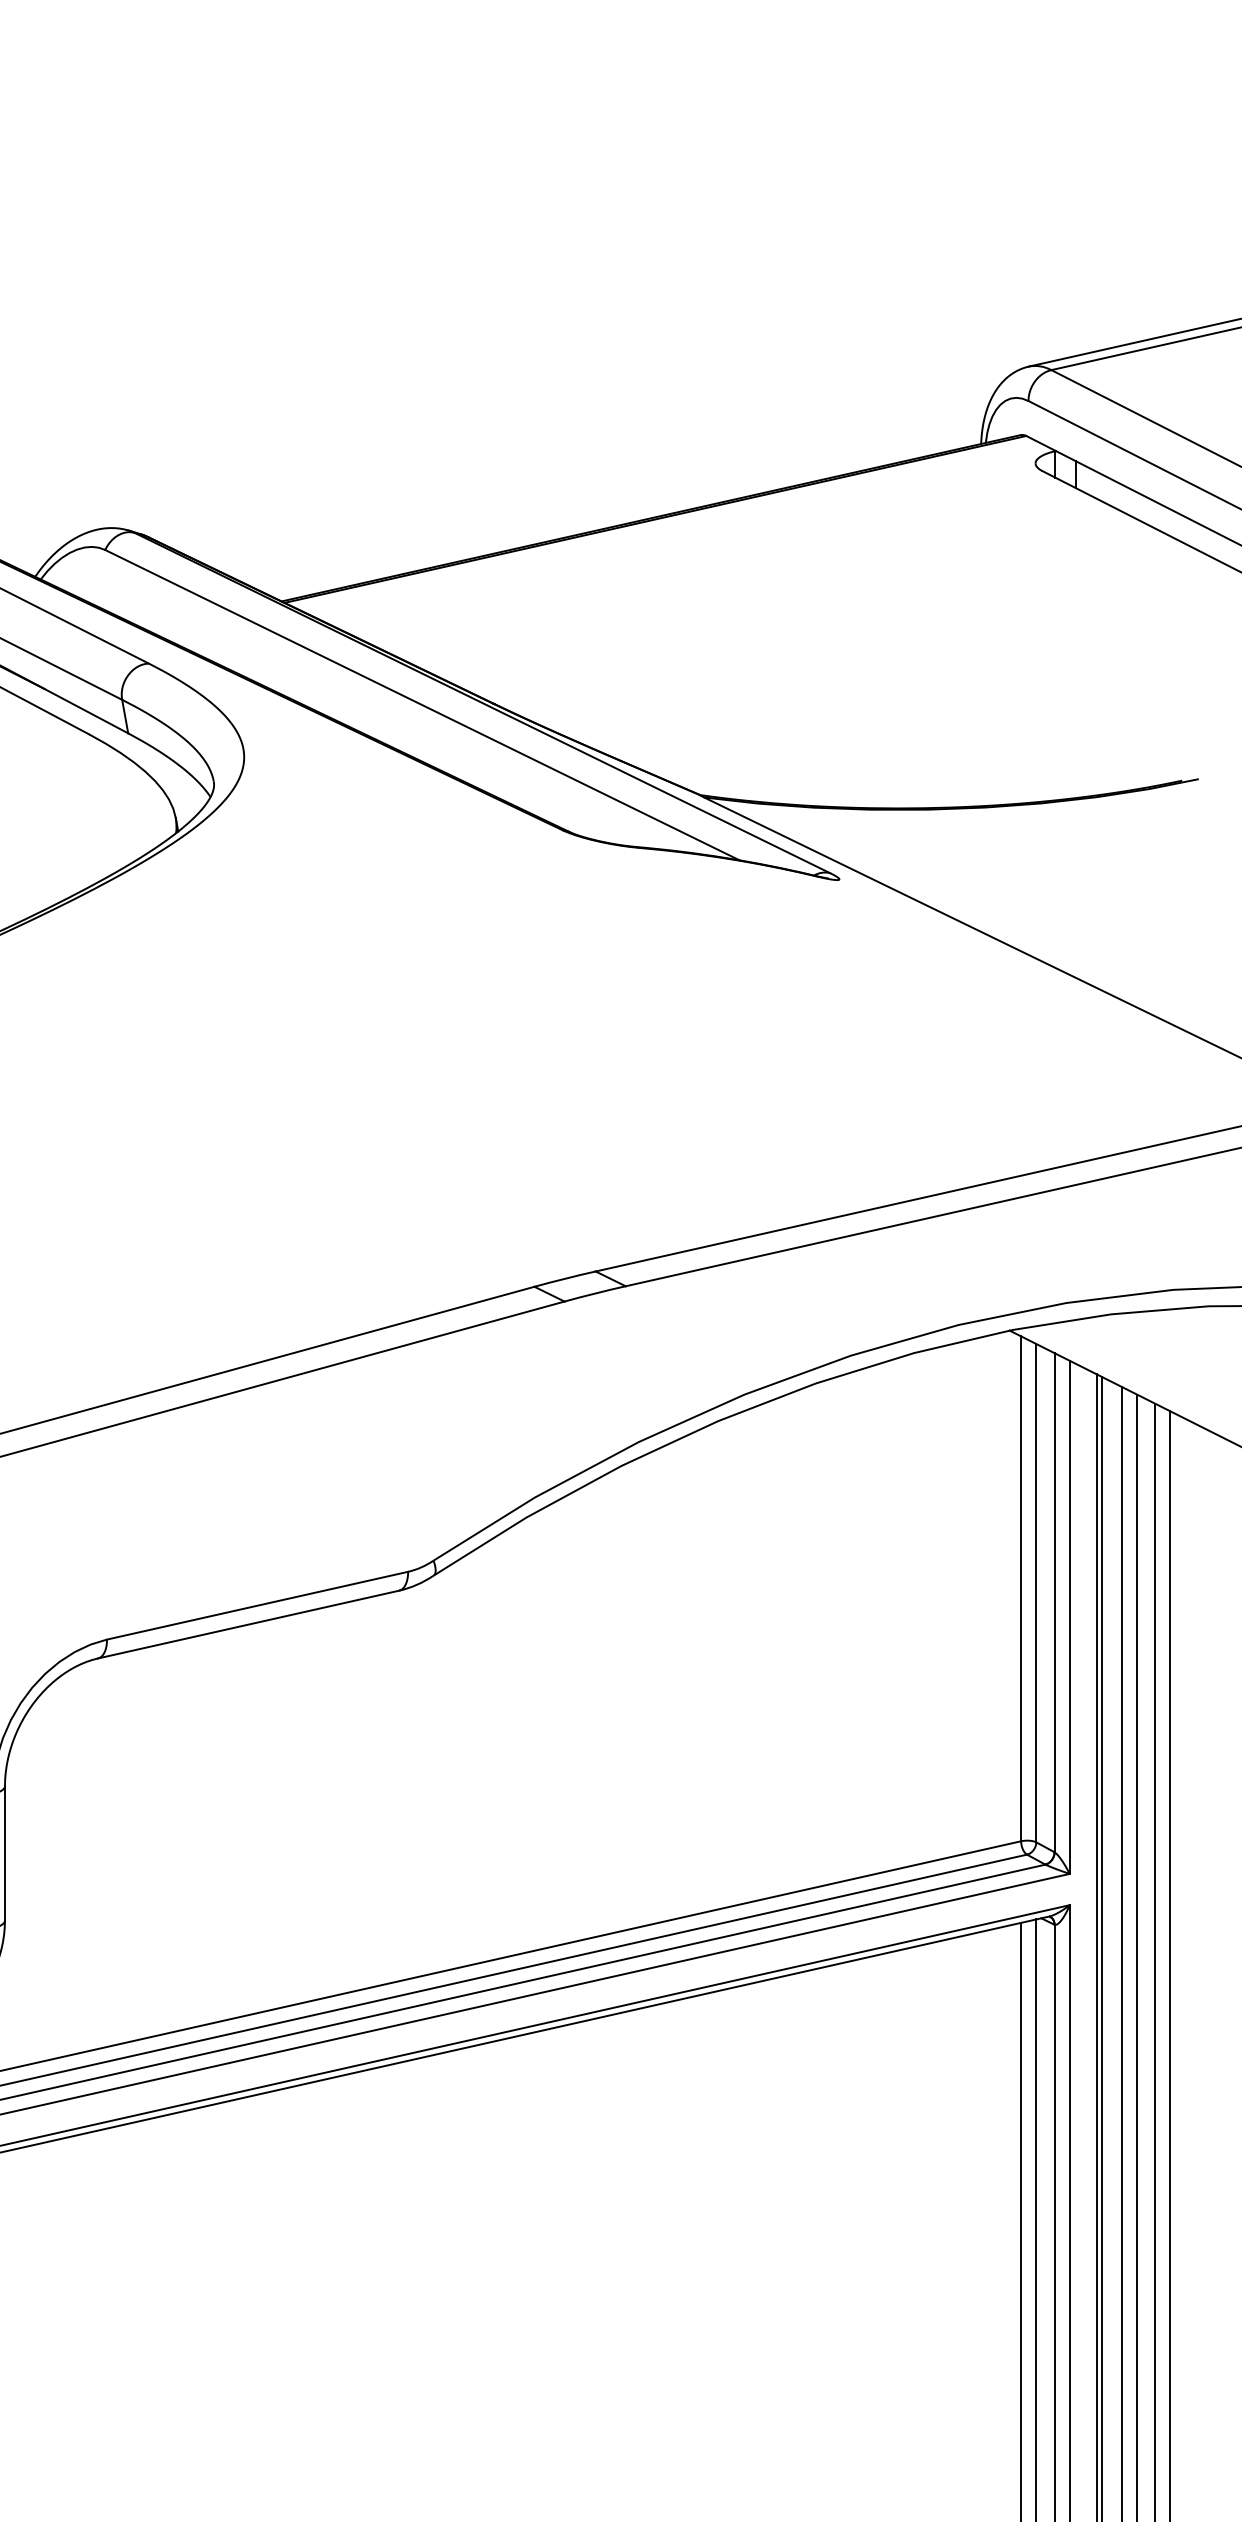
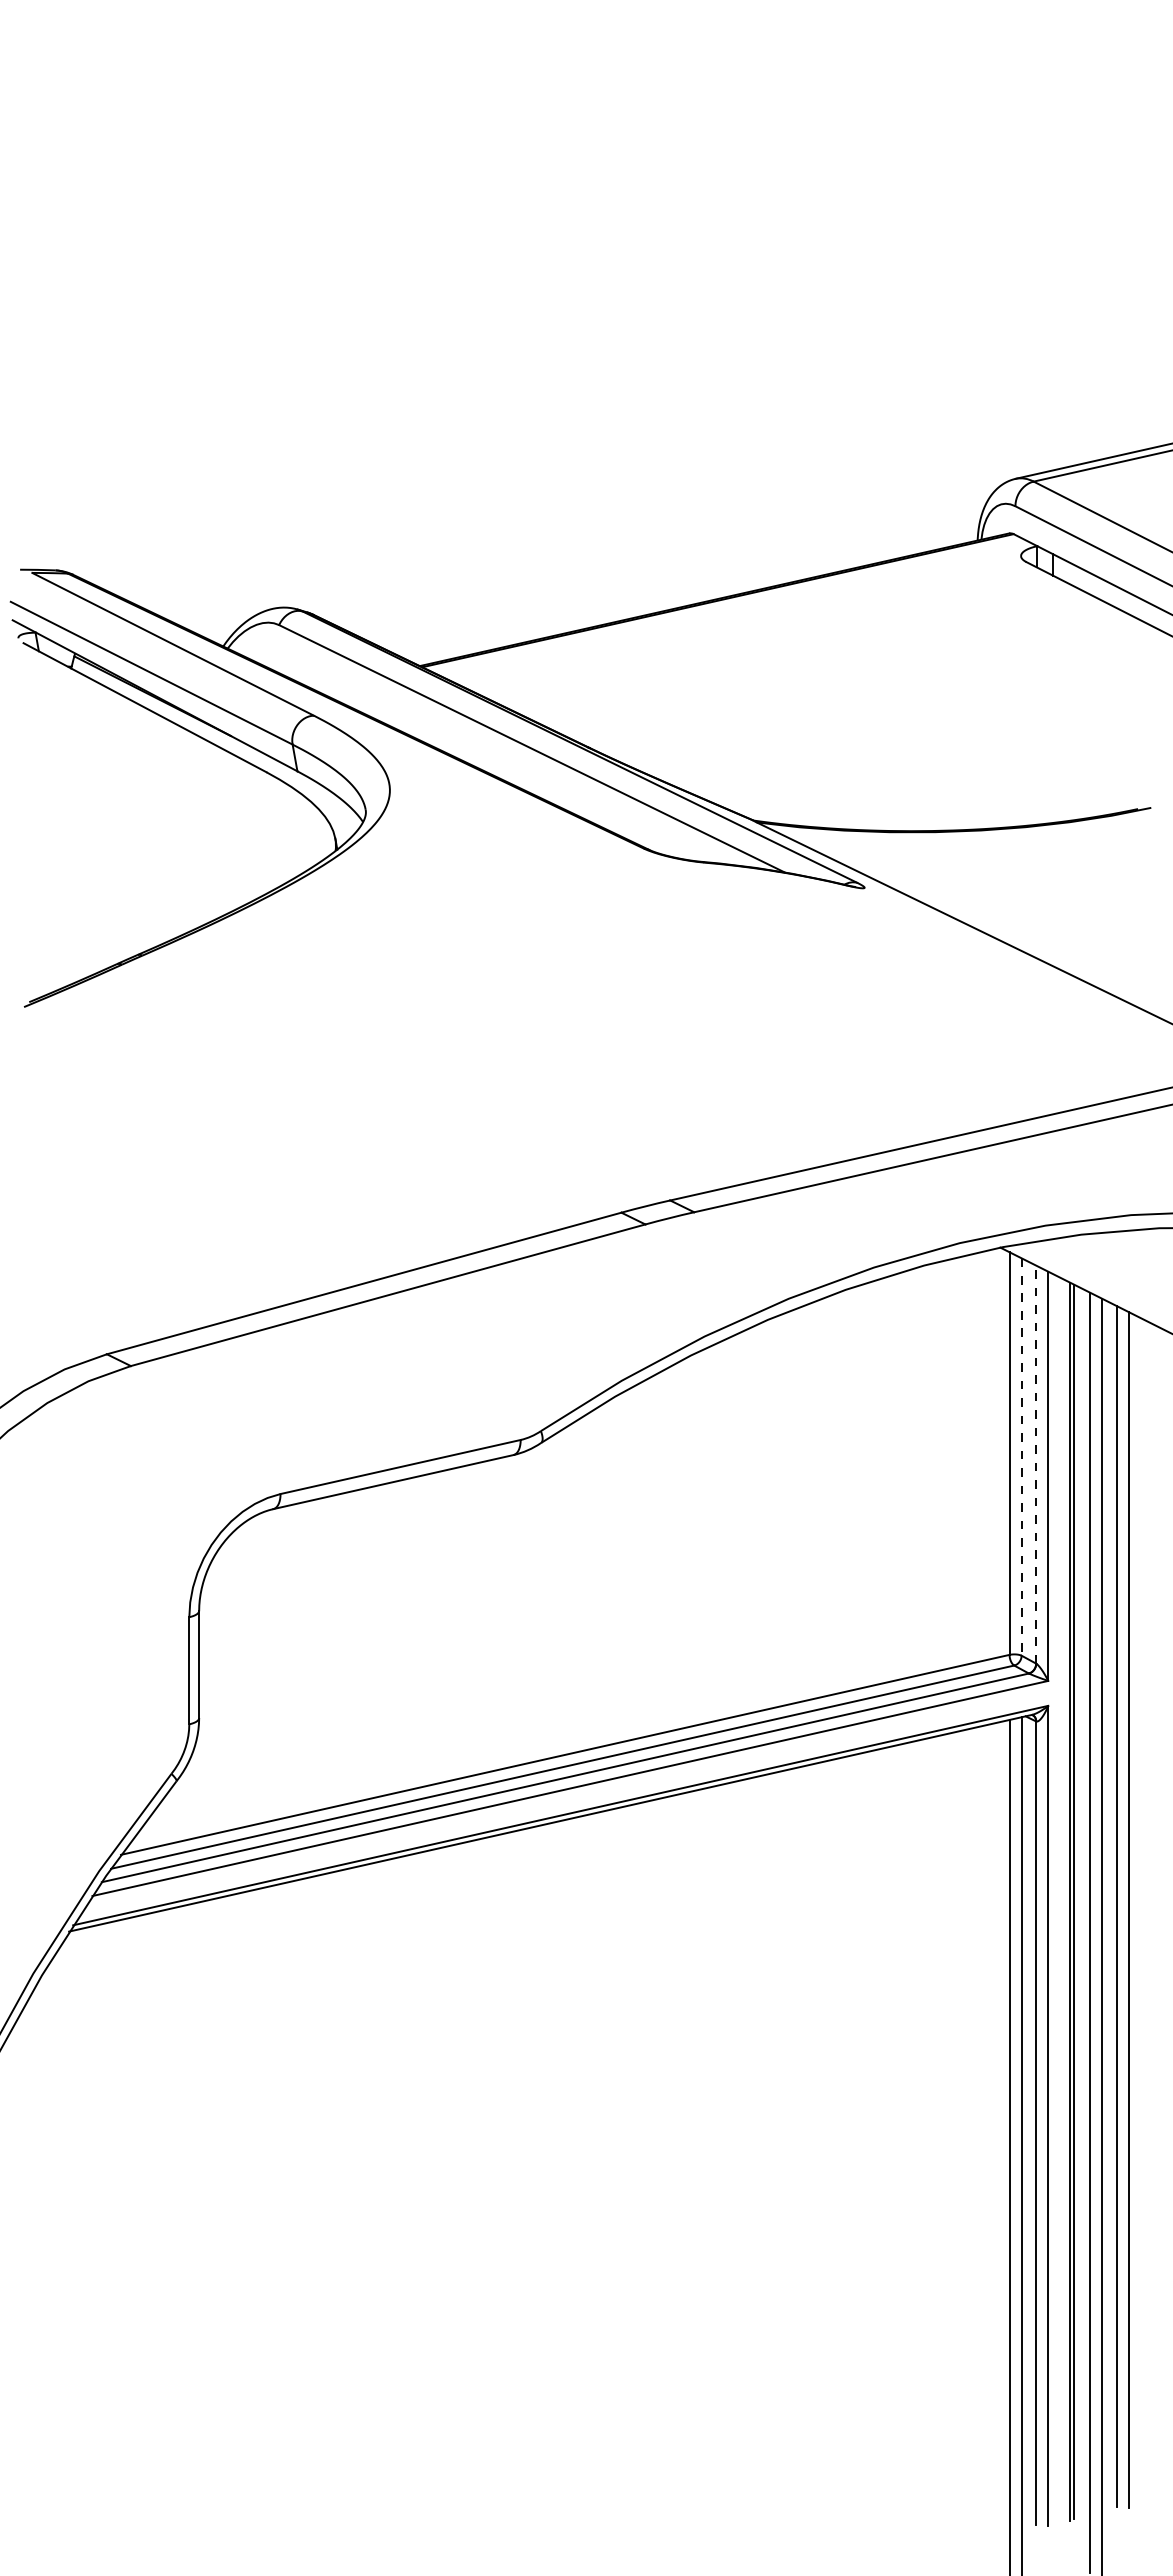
line: (1036, 1593) -> (1021, 1457), solid -> dashed
line: (1054, 1602) -> (1036, 1464), solid -> dashed

